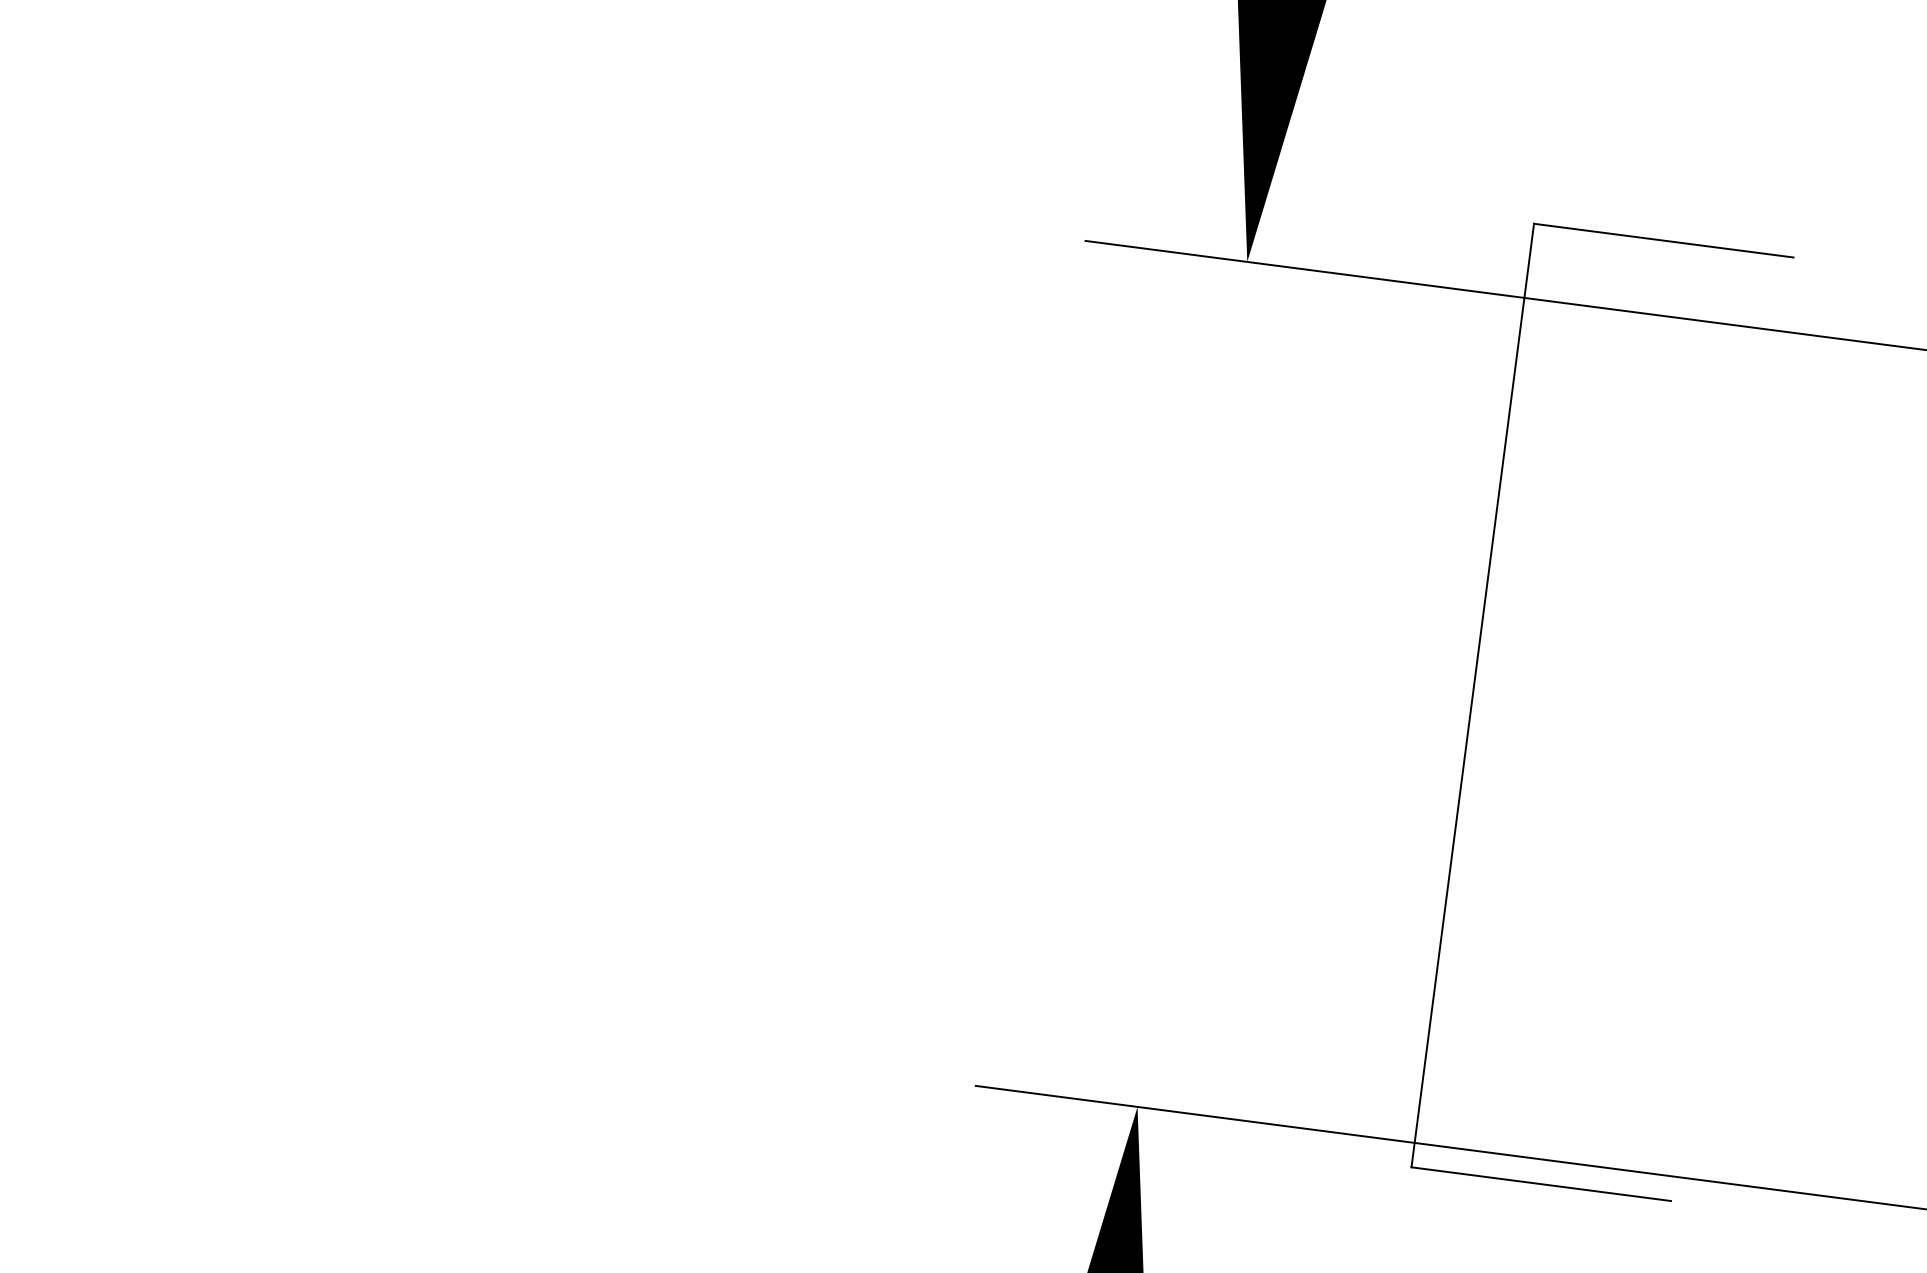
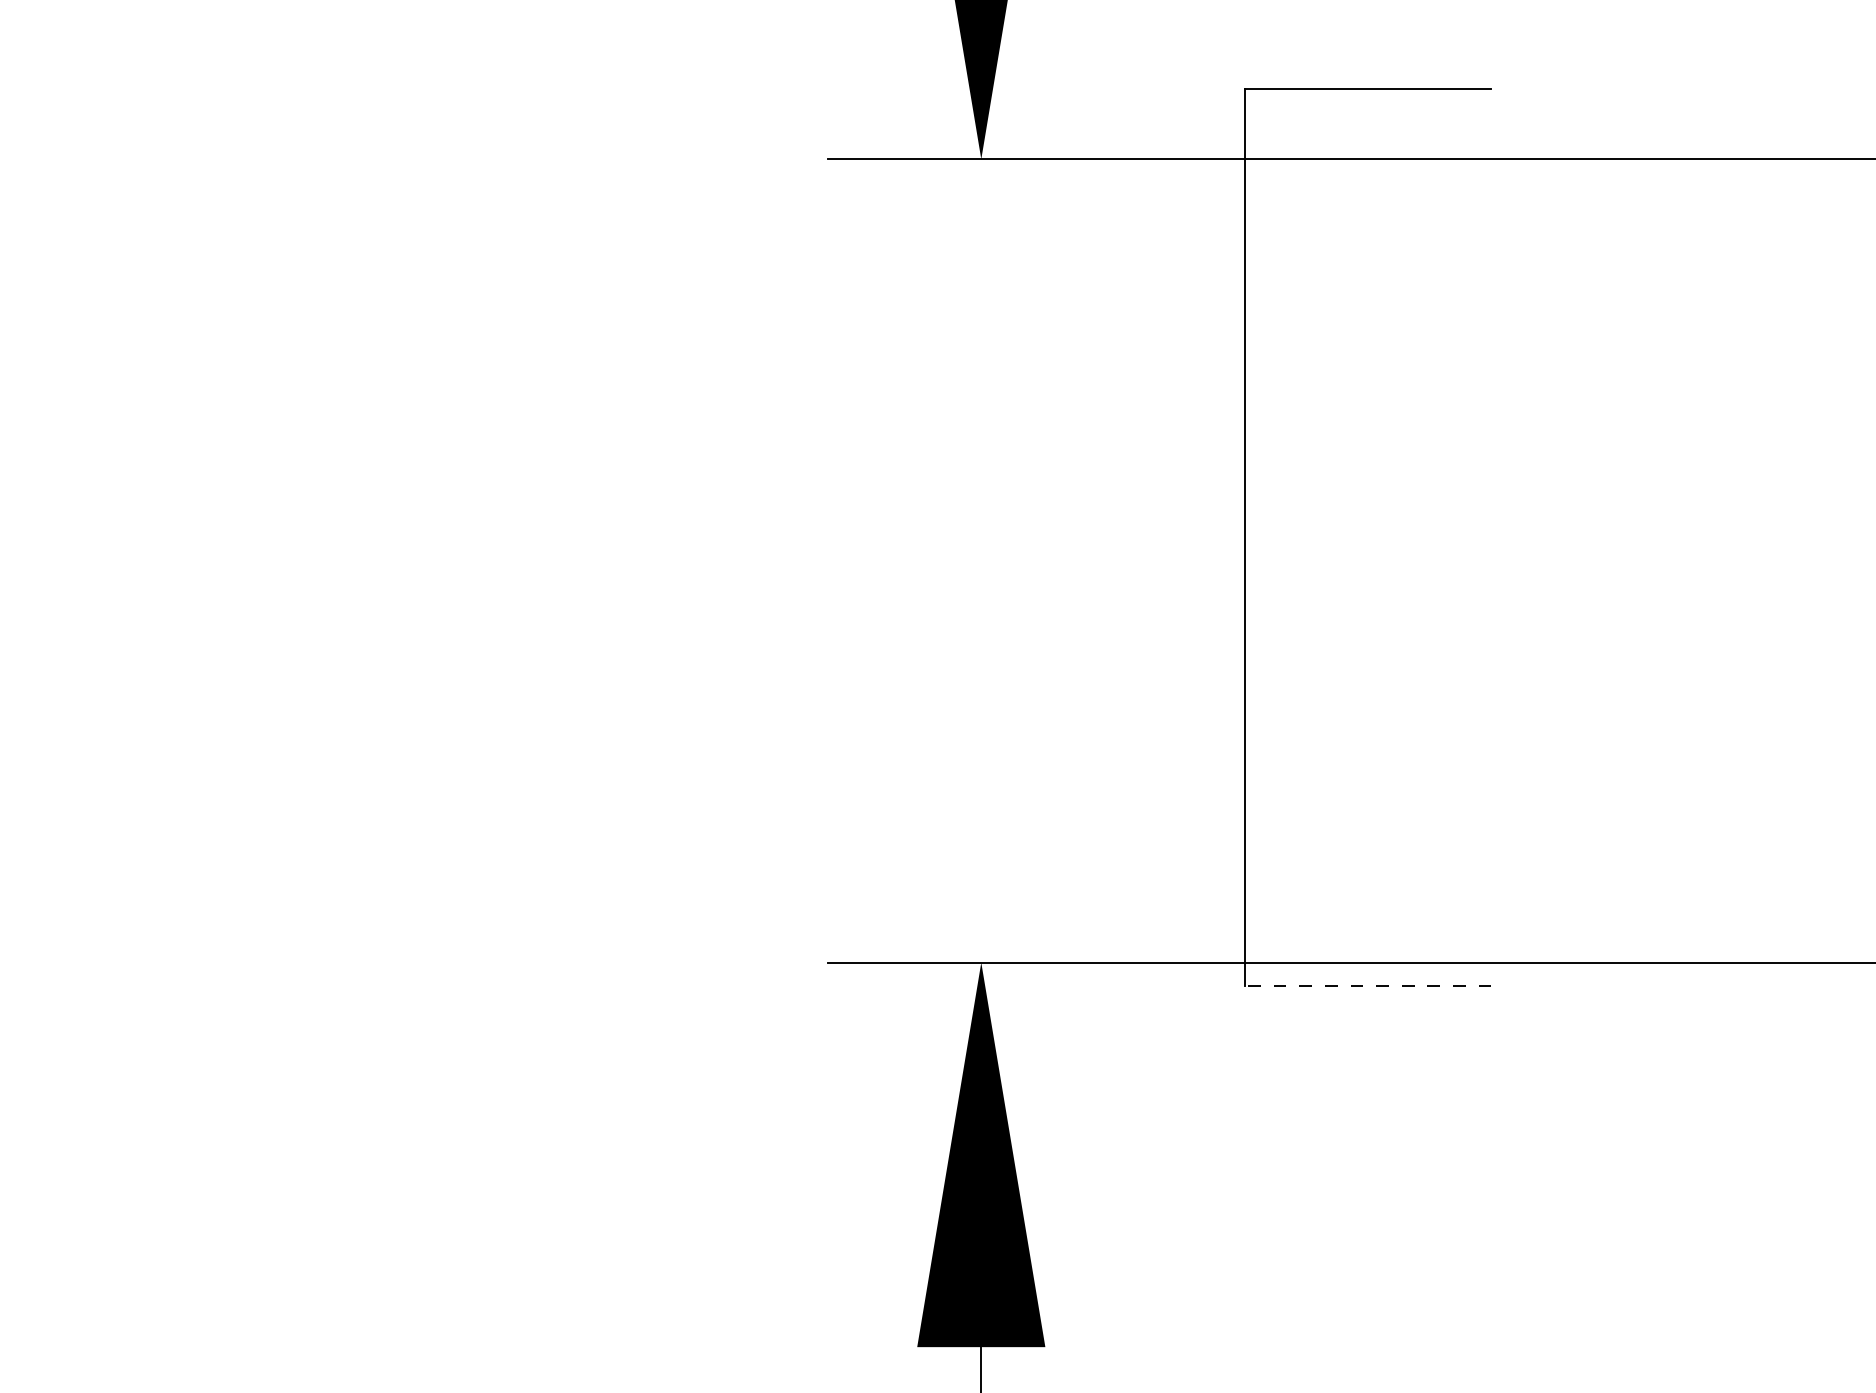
line: (1540, 1183) -> (1367, 985), solid -> dashed

